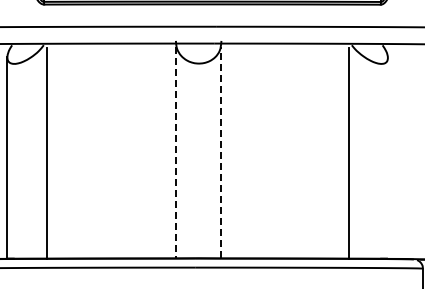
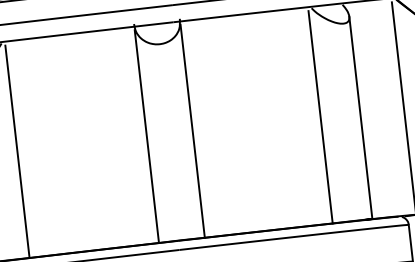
line: (175, 152) -> (146, 136), dashed -> solid
line: (221, 152) -> (192, 131), dashed -> solid
line: (387, 158) -> (360, 118), added

